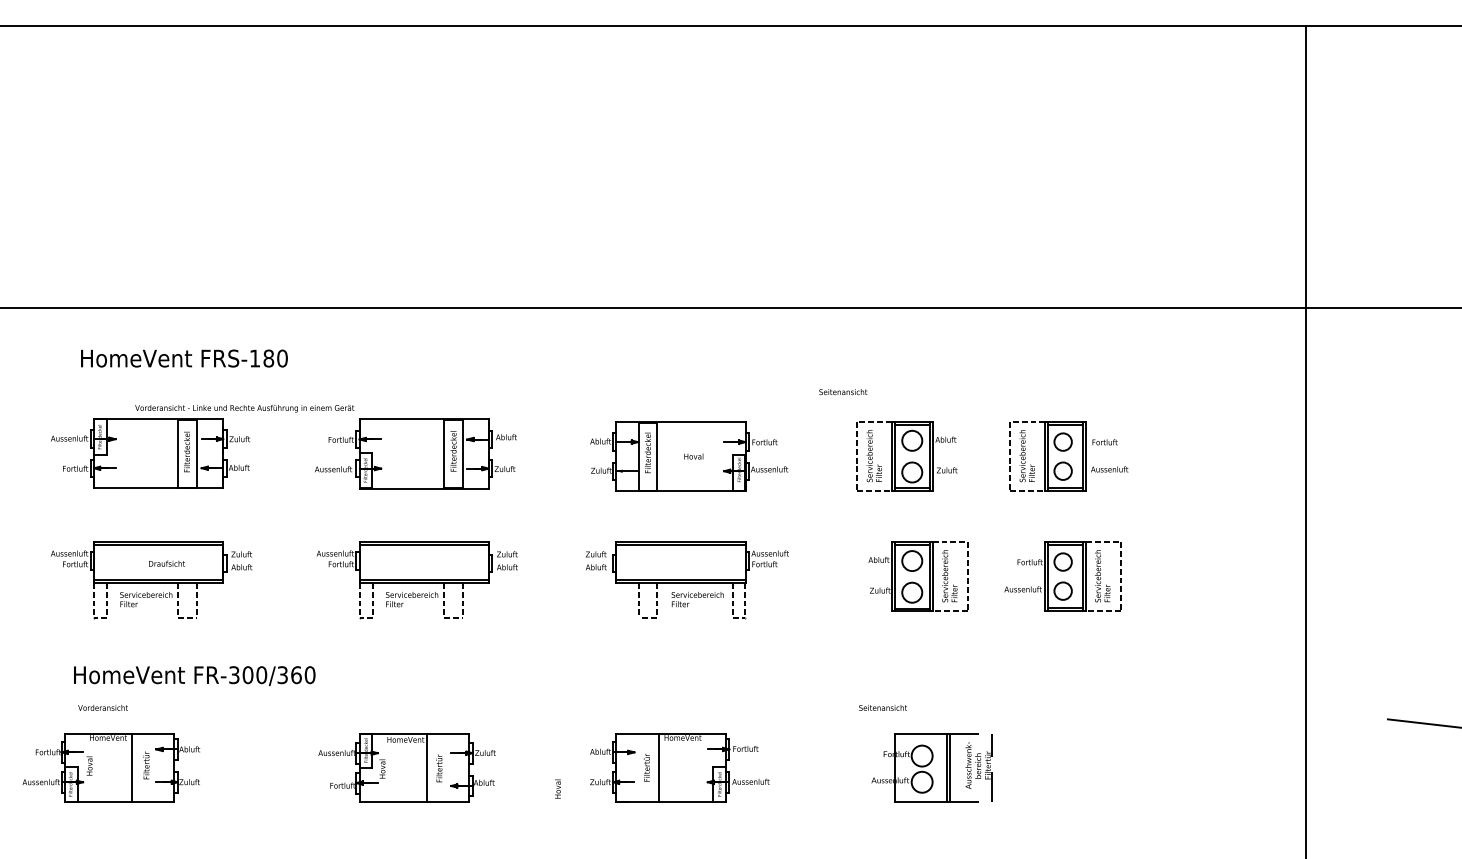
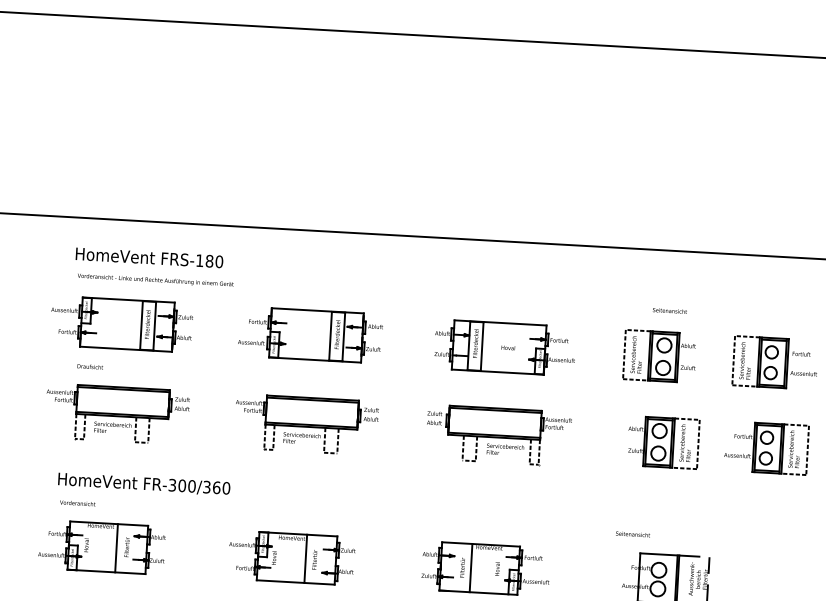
text: (843, 392) -> (670, 311), moved
text: (244, 408) -> (155, 280), moved
text: (166, 563) -> (89, 366), moved
part: (111, 767) -> (102, 547), moved
text: (557, 788) -> (497, 568), moved

